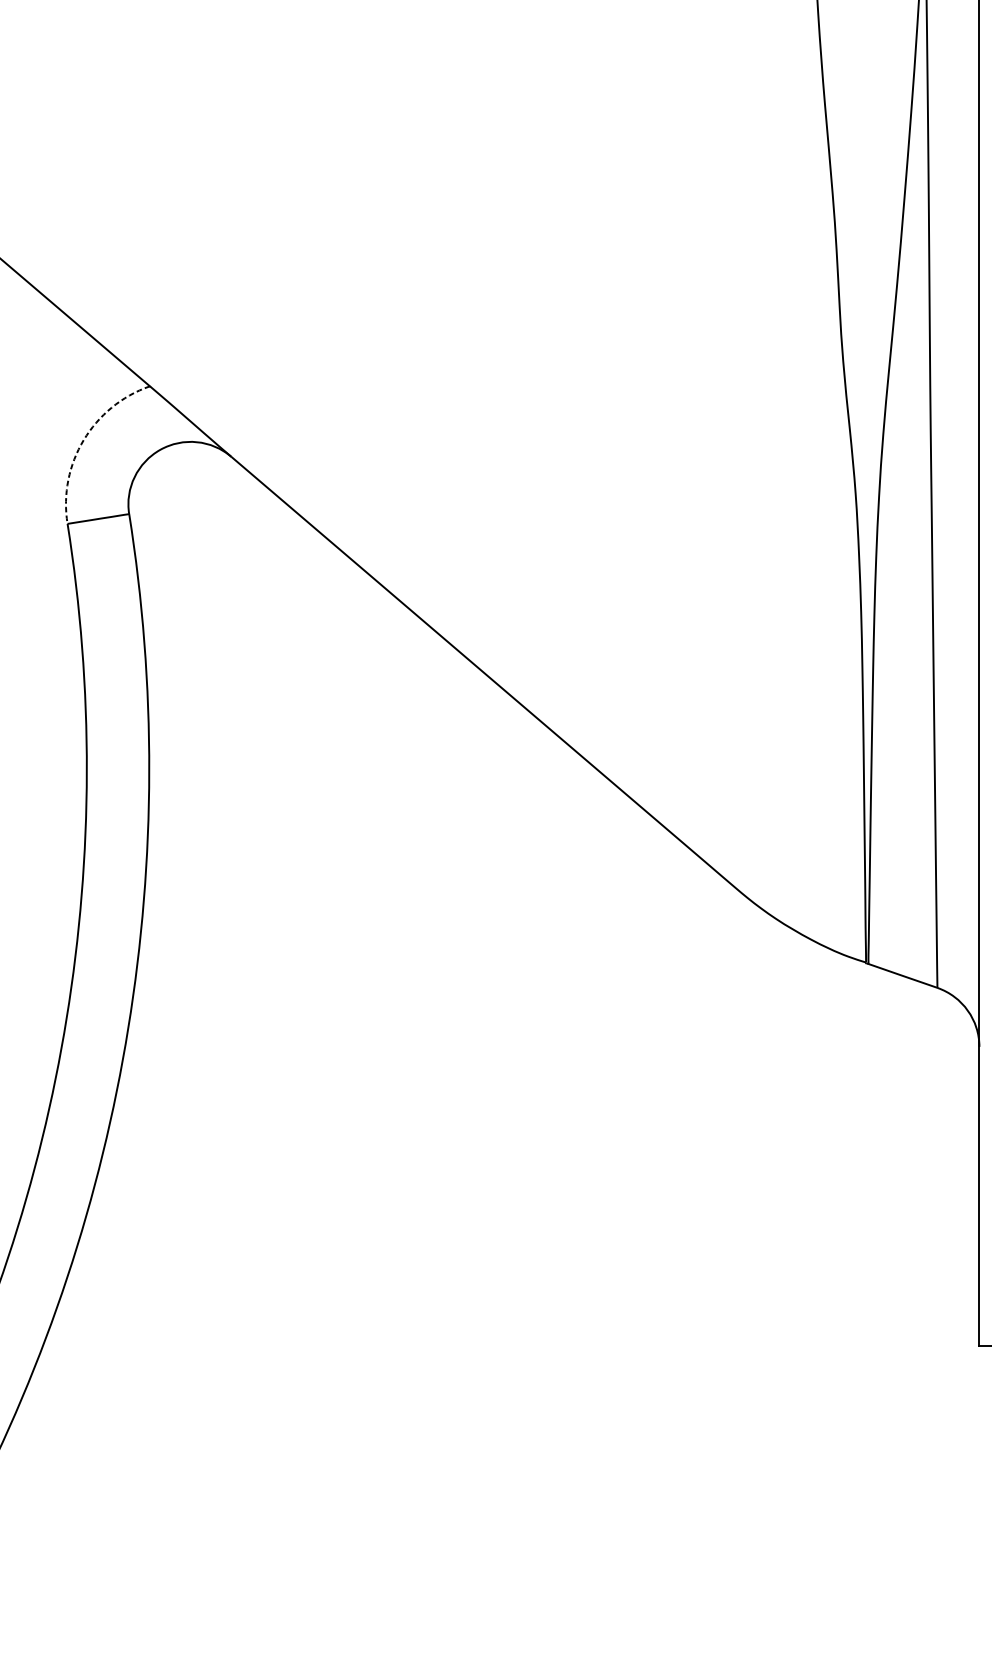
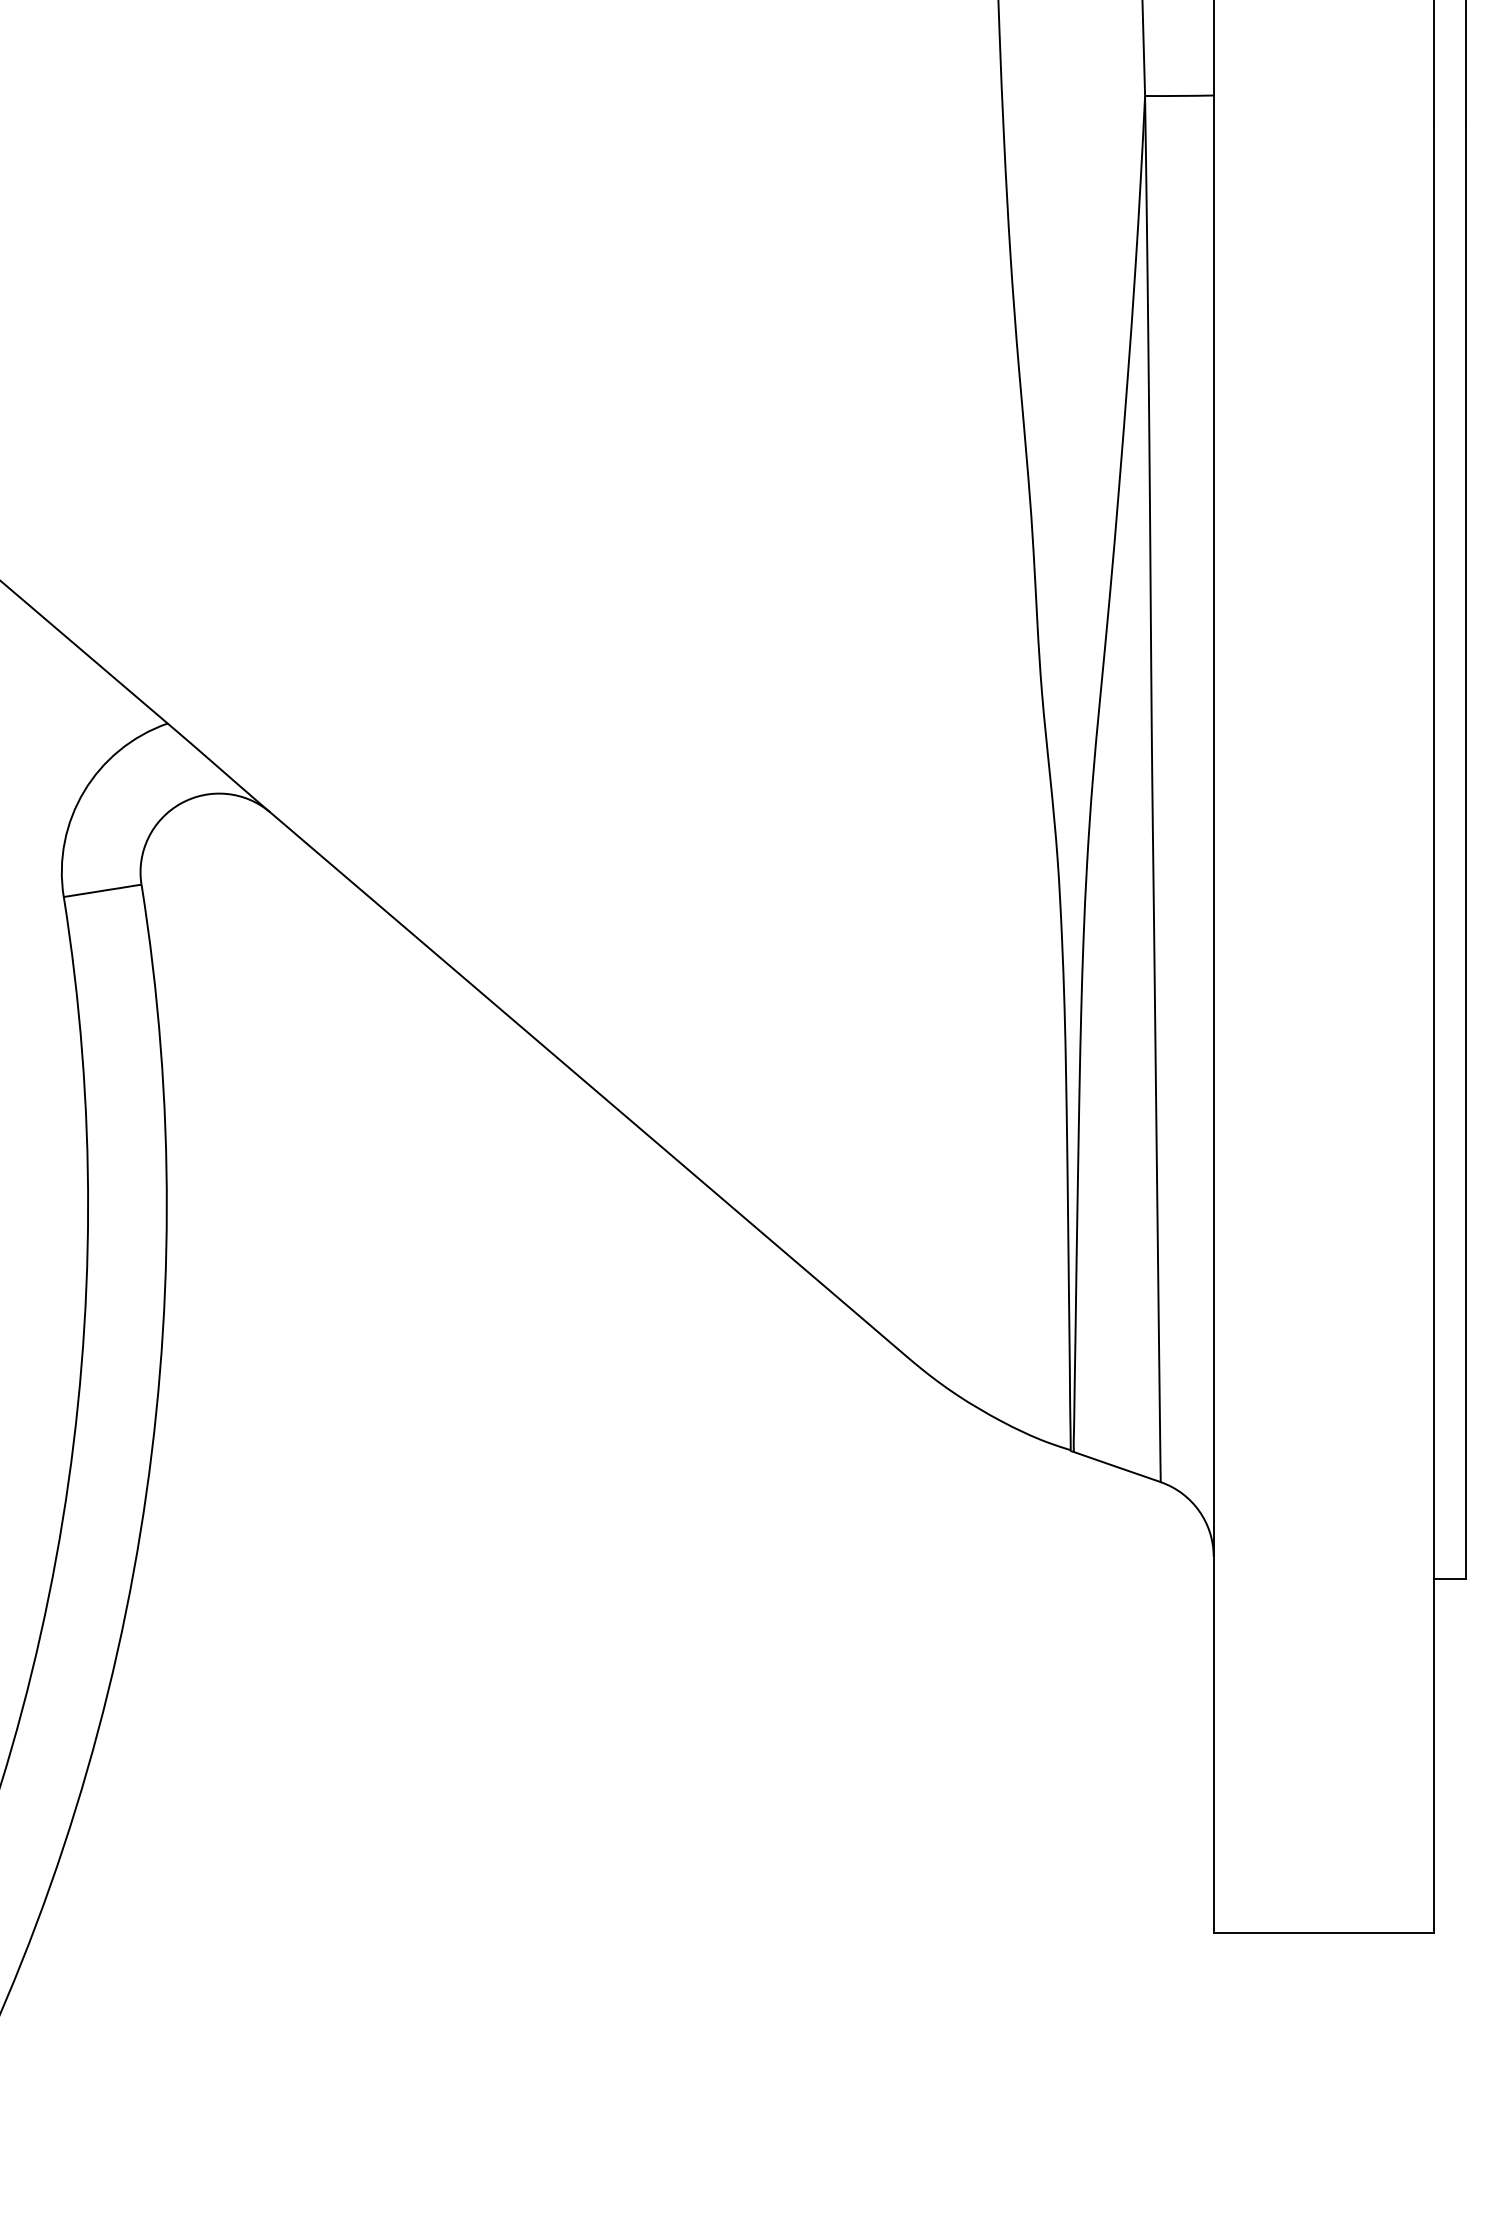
arc: (83, 440) -> (84, 791), dashed -> solid

